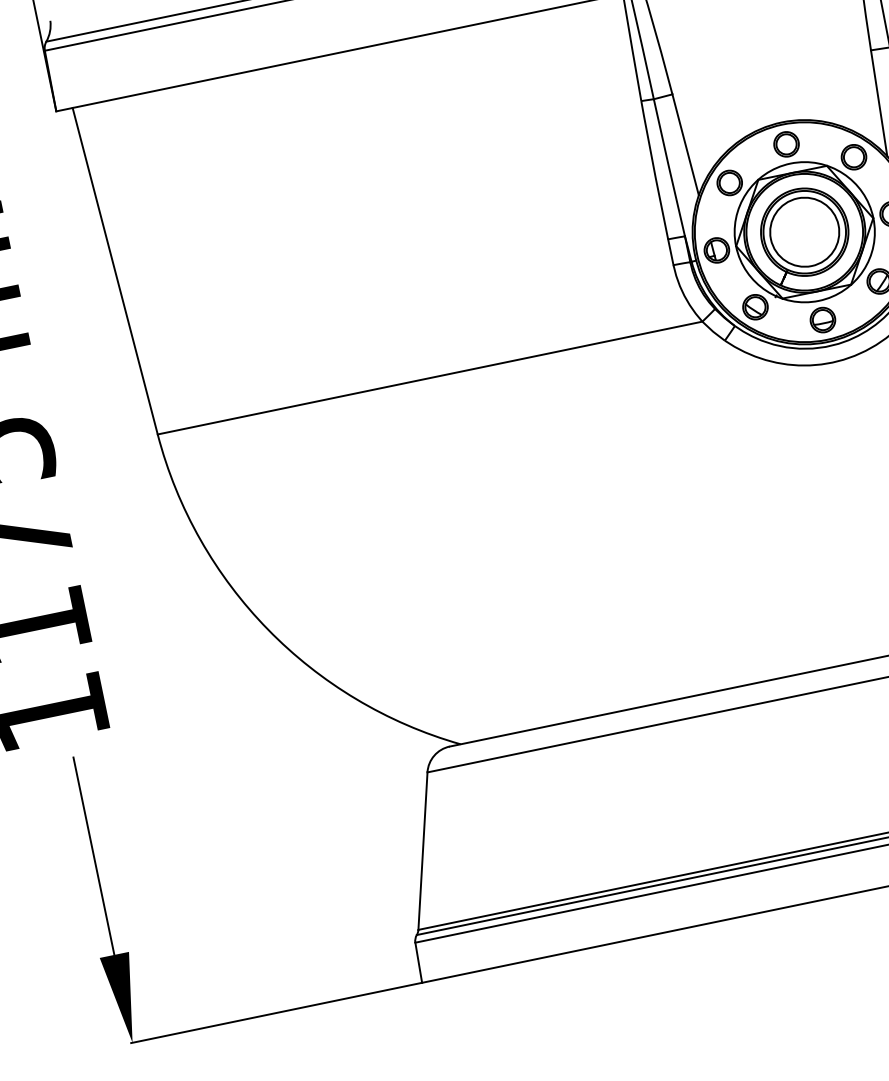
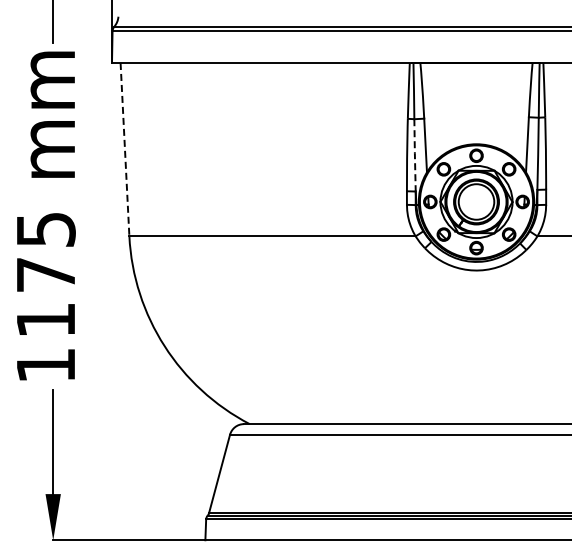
line: (668, 166) -> (414, 154), solid -> dashed
line: (114, 271) -> (124, 149), solid -> dashed

